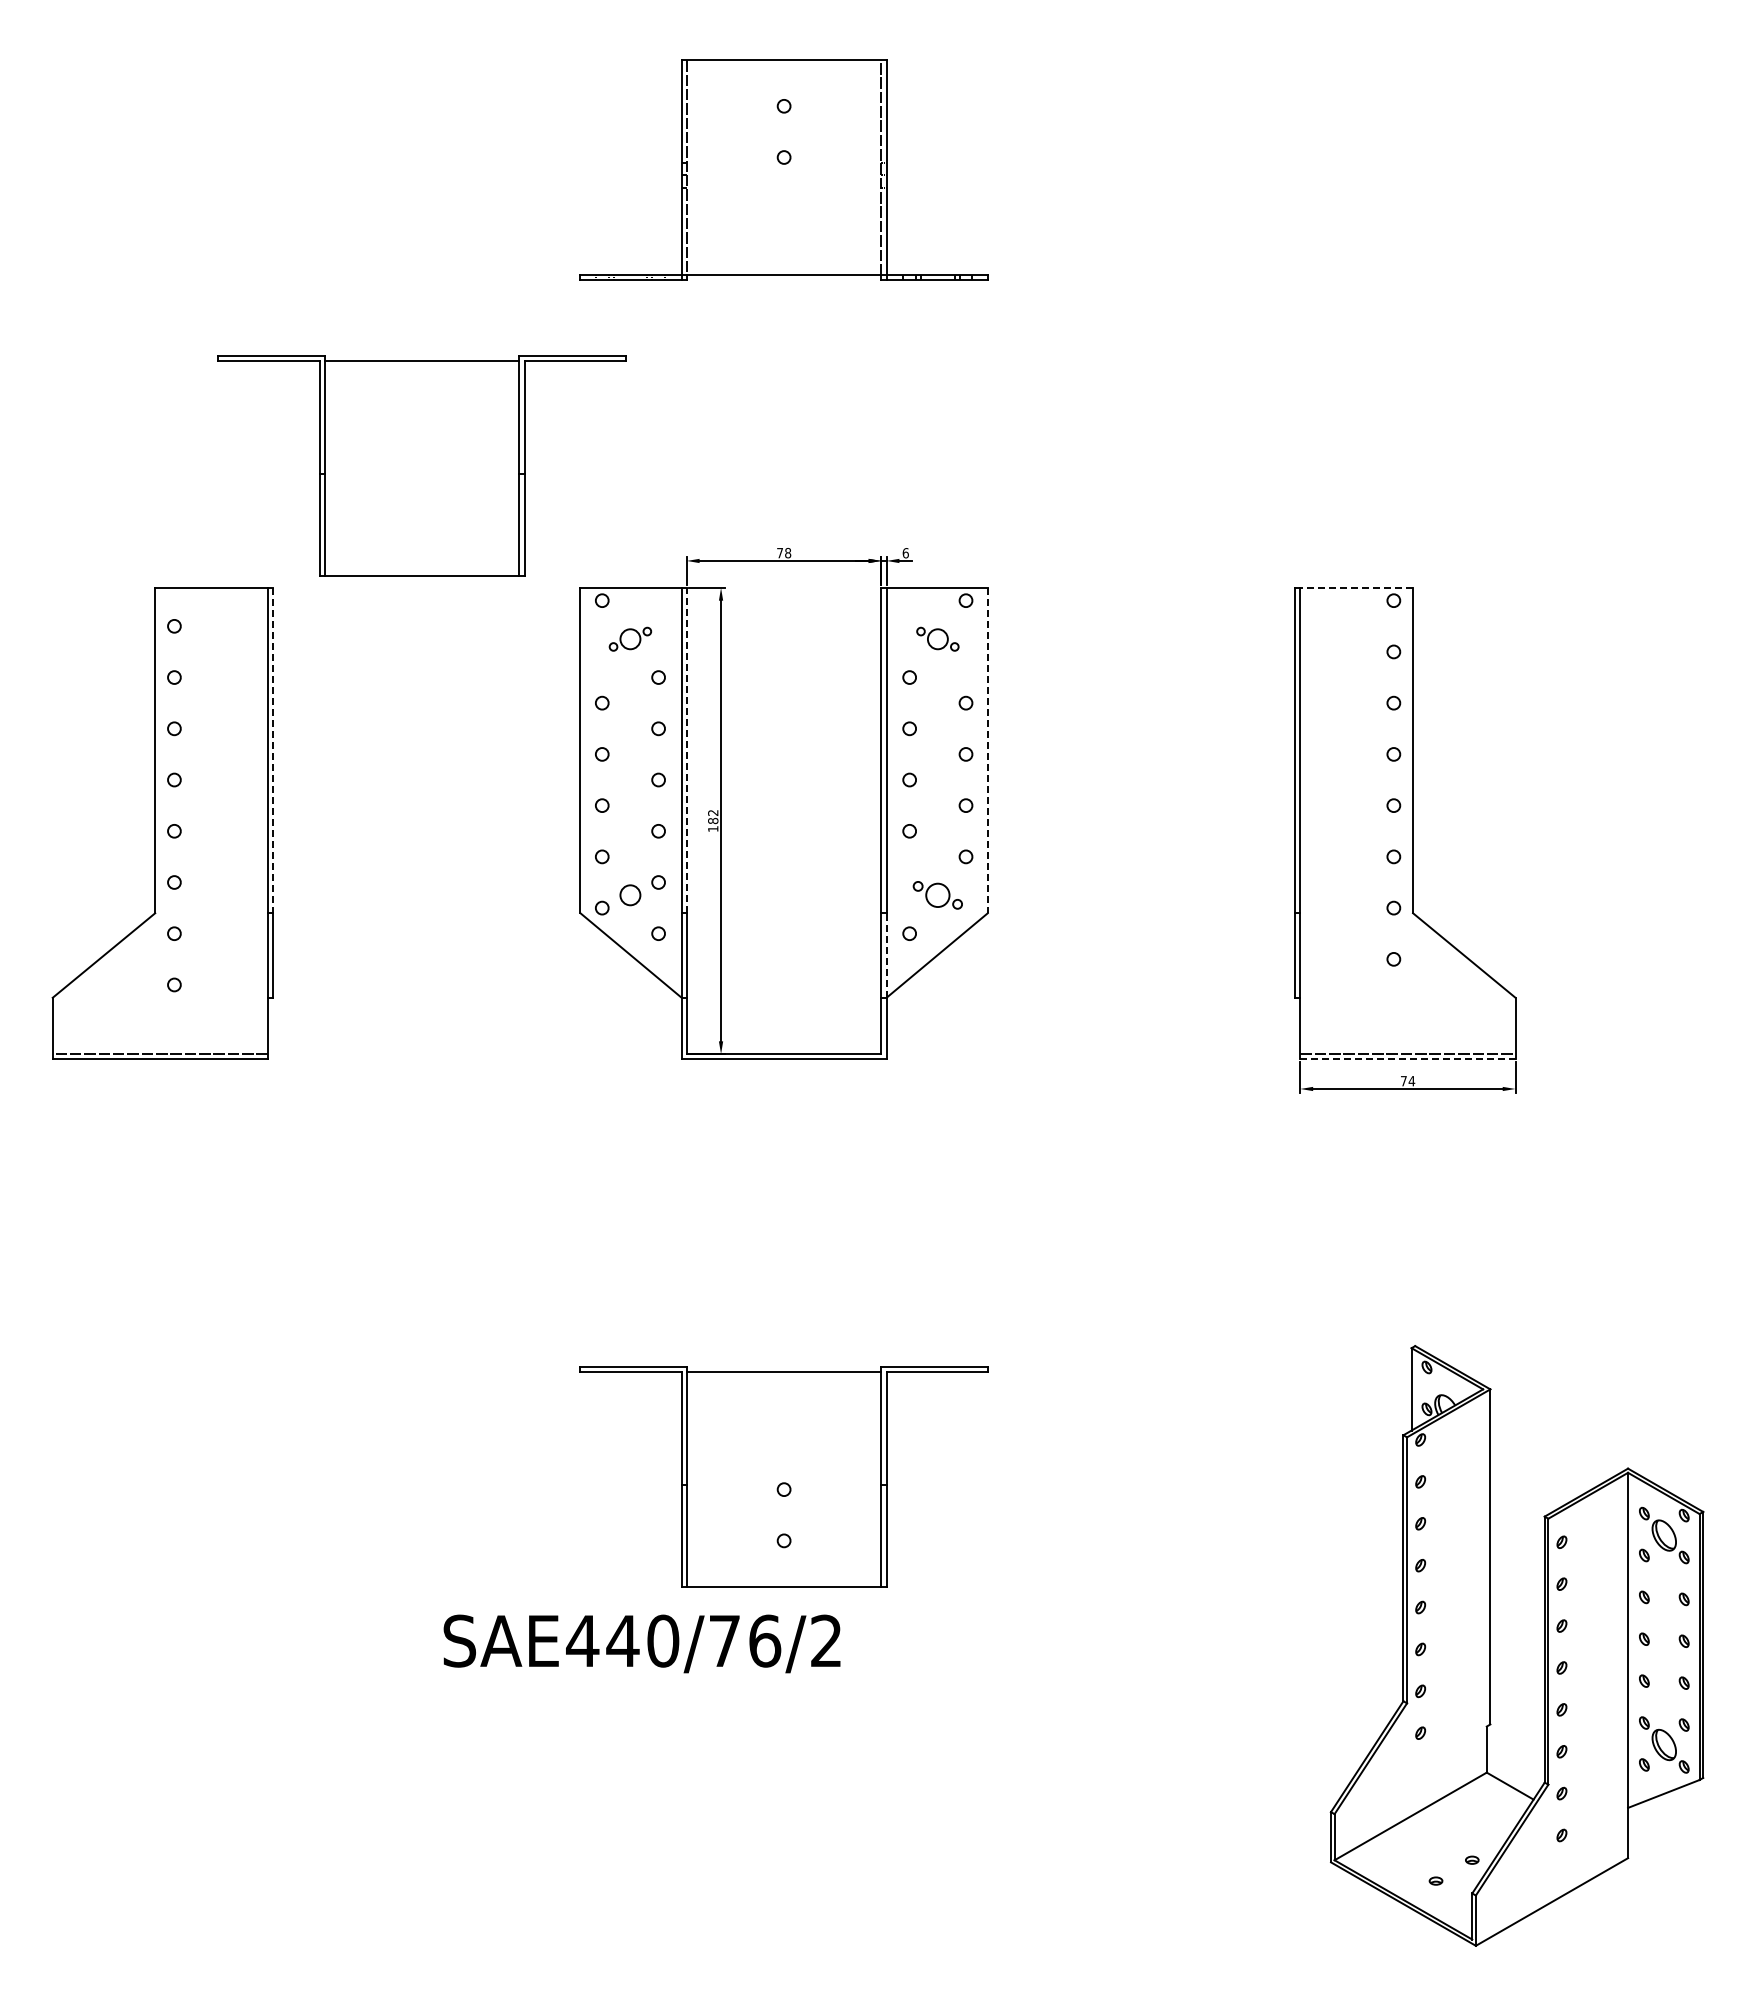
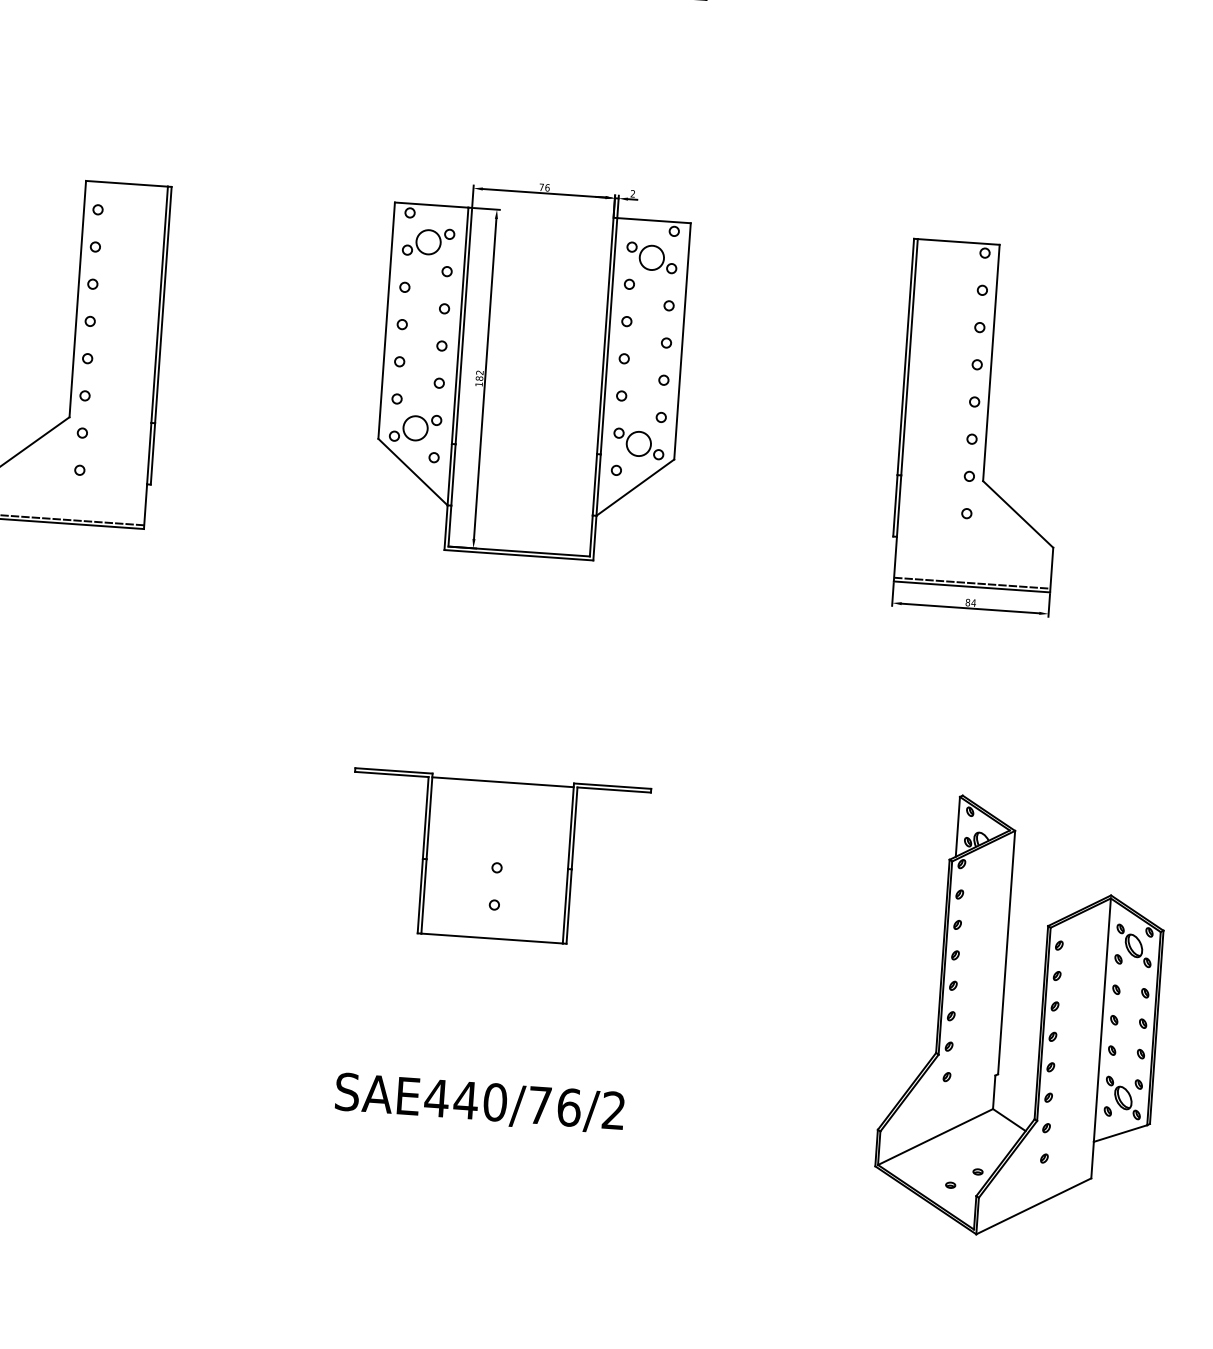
part: (421, 465) -> (285, 105), removed
text: (788, 553) -> (547, 188), 78 -> 76
text: (905, 553) -> (632, 194), 6 -> 2
line: (1356, 587) -> (958, 241), dashed -> solid
part: (630, 639) -> (428, 242), size x1.67
part: (937, 639) -> (651, 258), size x1.67
line: (273, 750) -> (163, 305), dashed -> solid
line: (686, 750) -> (463, 326), dashed -> solid
line: (987, 750) -> (682, 341), dashed -> solid
circle: (630, 894) -> (415, 427), size x1.67
part: (937, 895) -> (638, 444), size x1.43
line: (886, 955) -> (598, 485), dashed -> solid
line: (1407, 1059) -> (971, 587), dashed -> solid
text: (1403, 1081) -> (967, 602), 74 -> 84
text: (641, 1643) -> (479, 1102), moved

